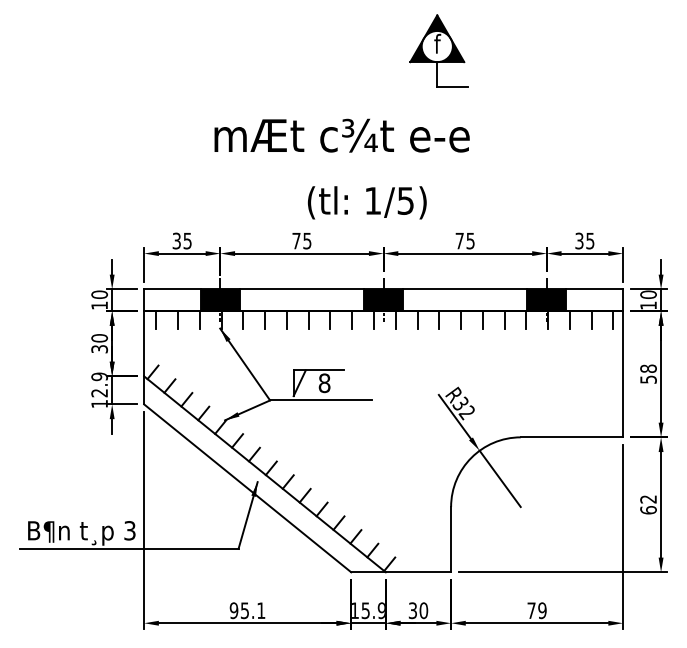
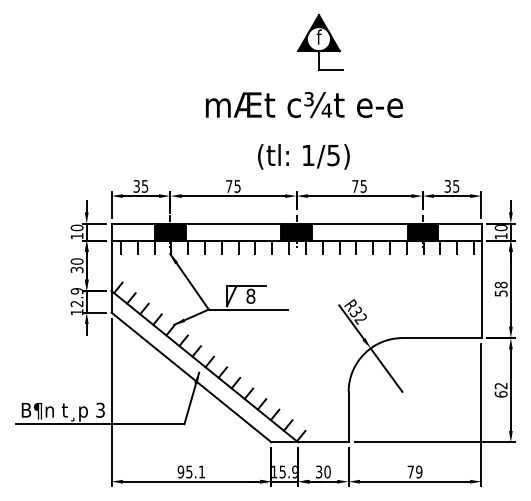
part: (439, 50) -> (320, 42), moved
text: (342, 136) -> (304, 105), moved
text: (366, 202) -> (303, 156), moved

